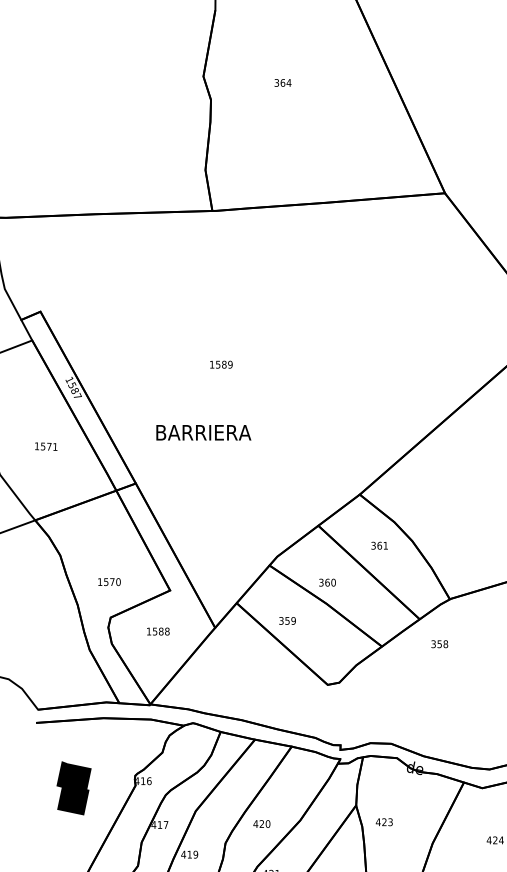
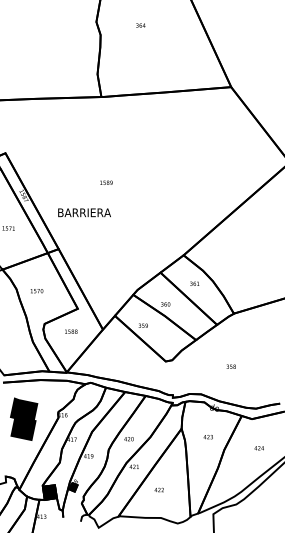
text: (203, 432) -> (84, 212), moved
text: (108, 582) -> (36, 291), moved
text: (438, 643) -> (230, 366), moved
part: (74, 787) -> (24, 418), size x1.43
text: (382, 822) -> (207, 437), moved

